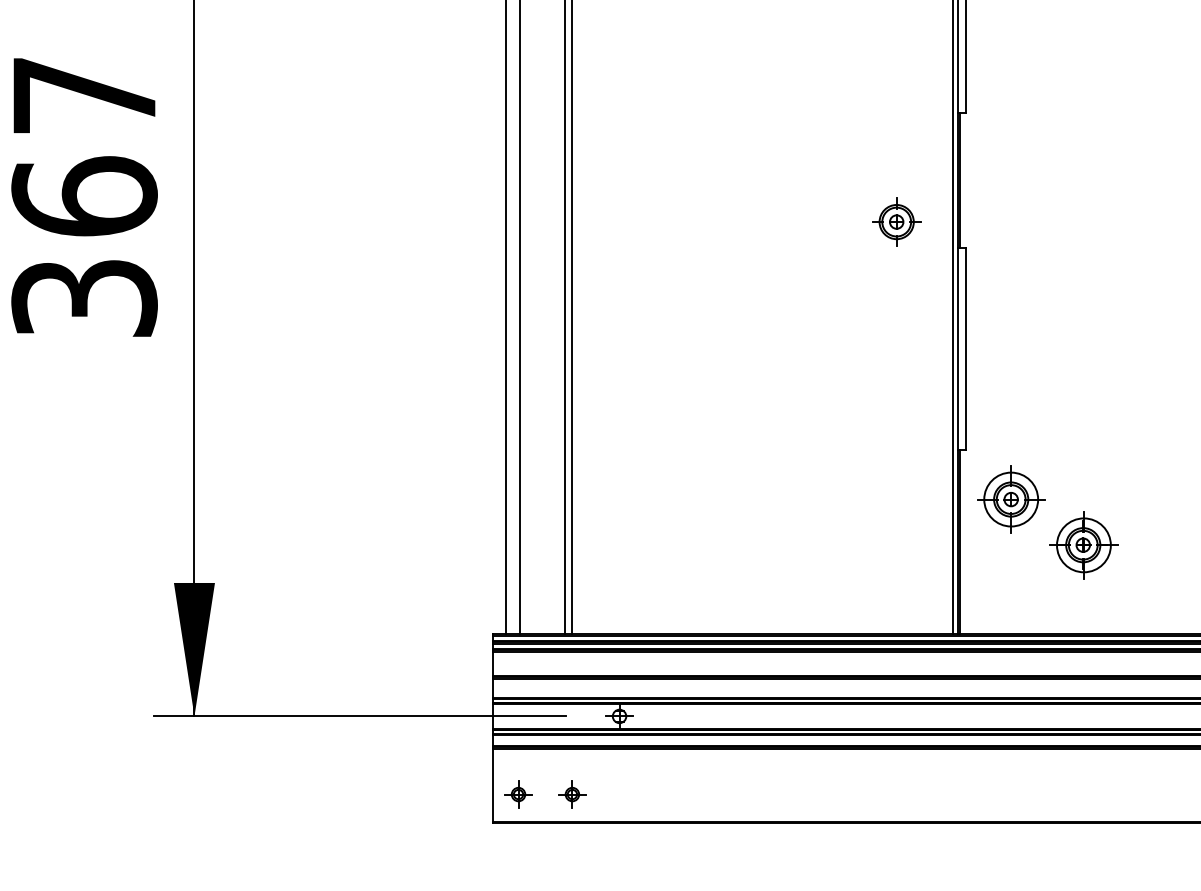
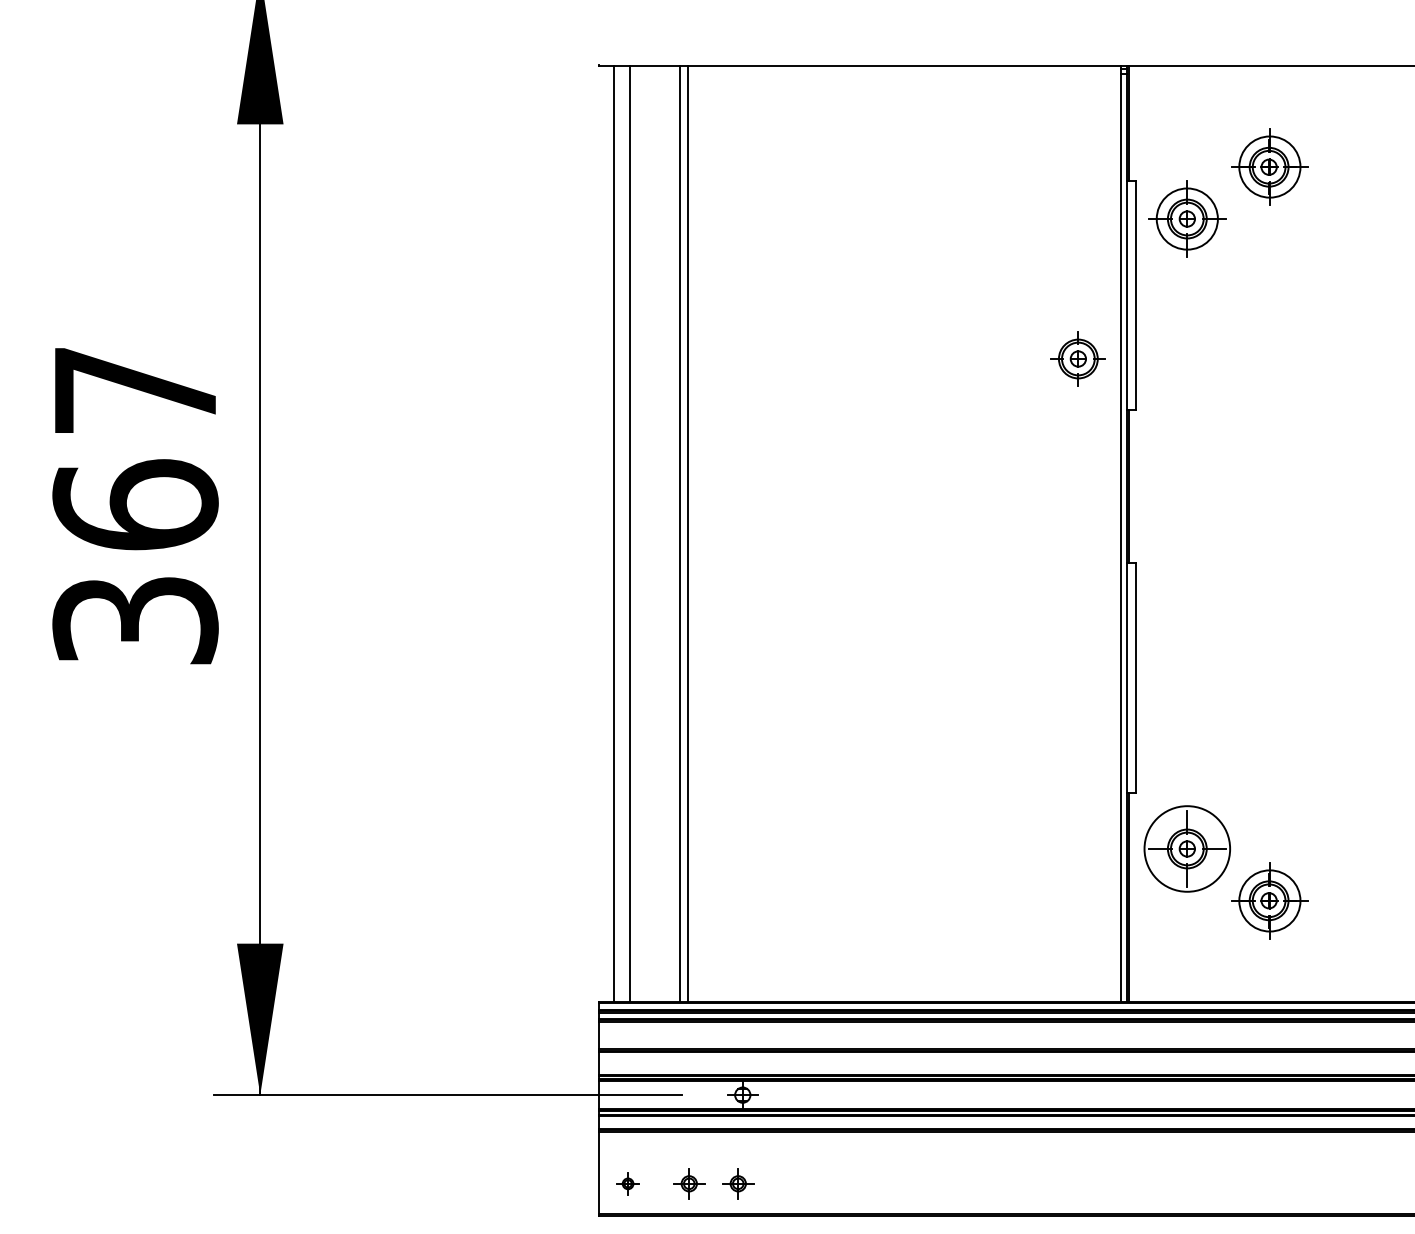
part: (895, 221) -> (1077, 358), moved
circle: (1010, 499) -> (1186, 848), size x1.4
part: (517, 794) -> (627, 1183), size x0.7
part: (615, 794) -> (738, 1183), added

